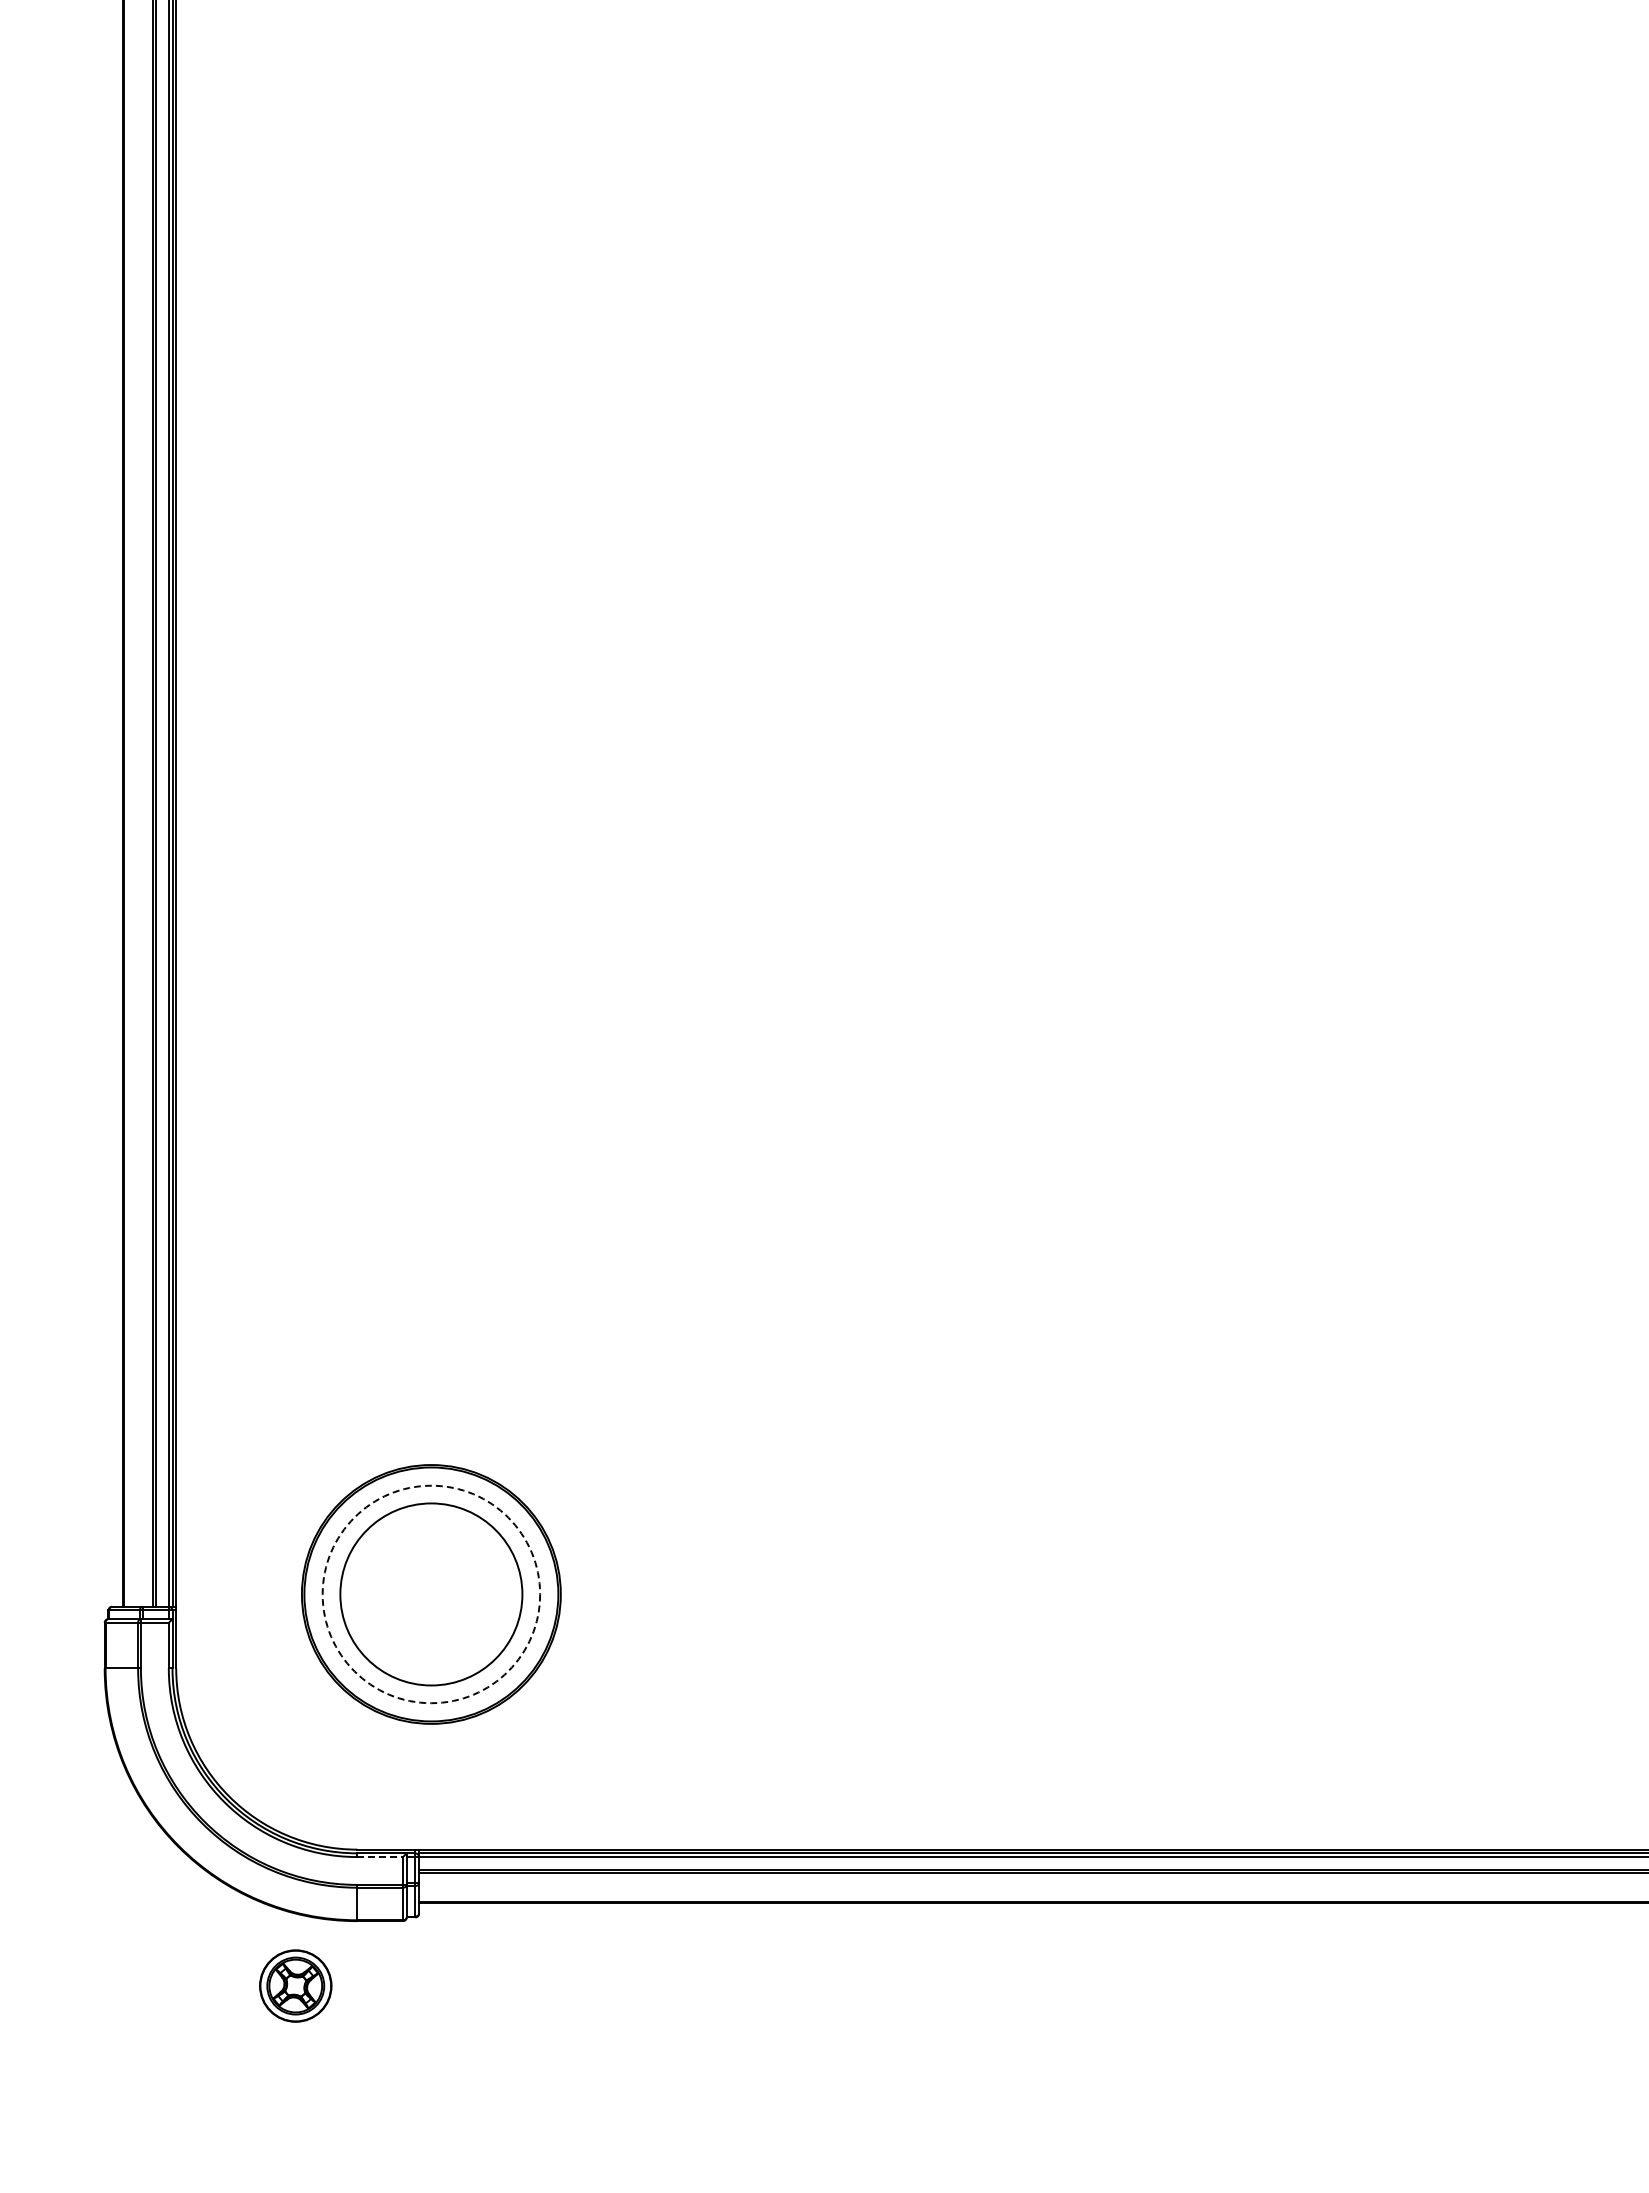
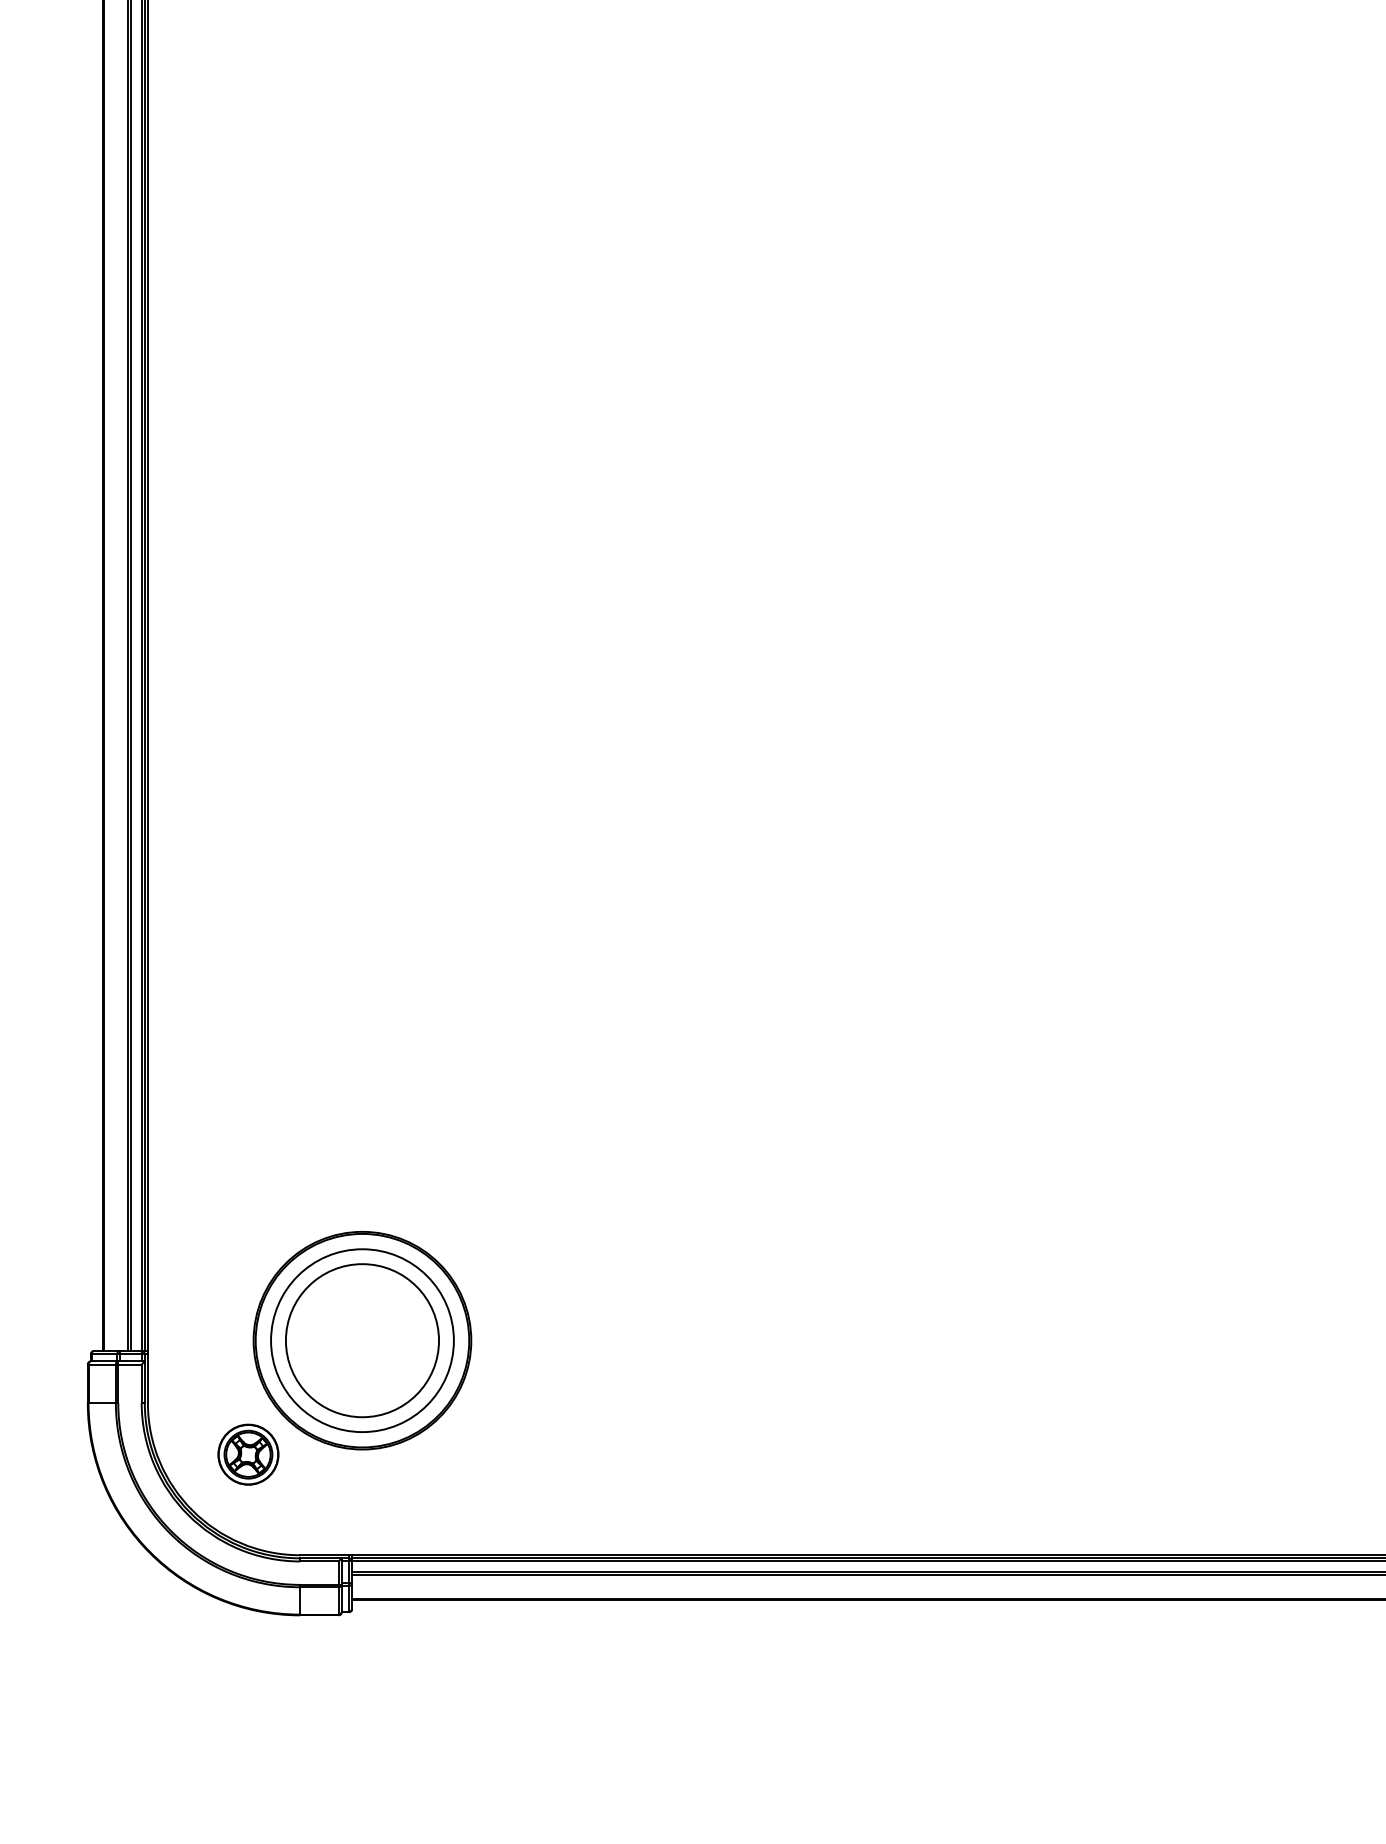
circle: (431, 1594) -> (362, 1340), dashed -> solid
line: (380, 1857) -> (319, 1561), dashed -> solid
part: (295, 1985) -> (248, 1454), moved

